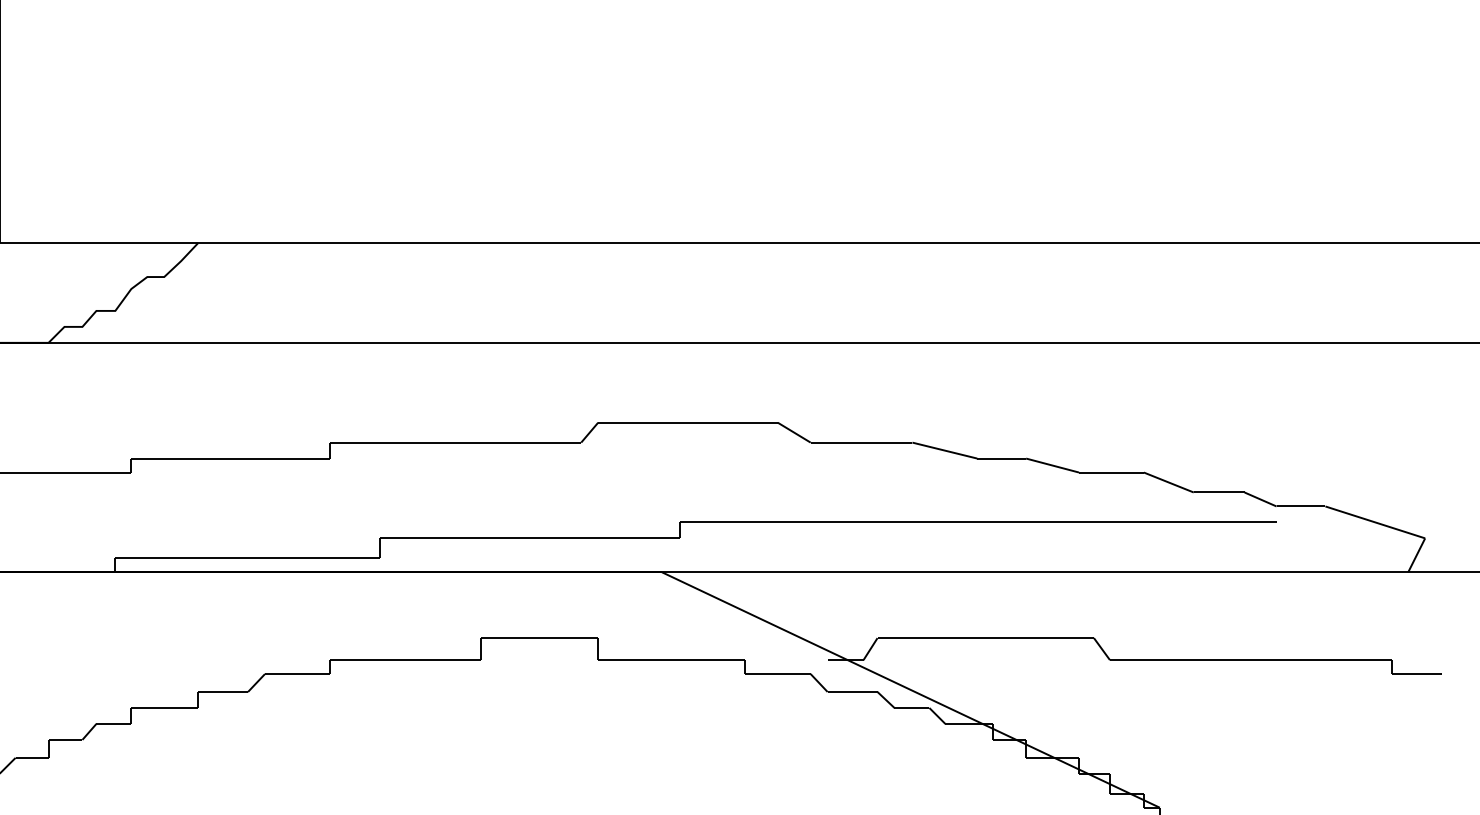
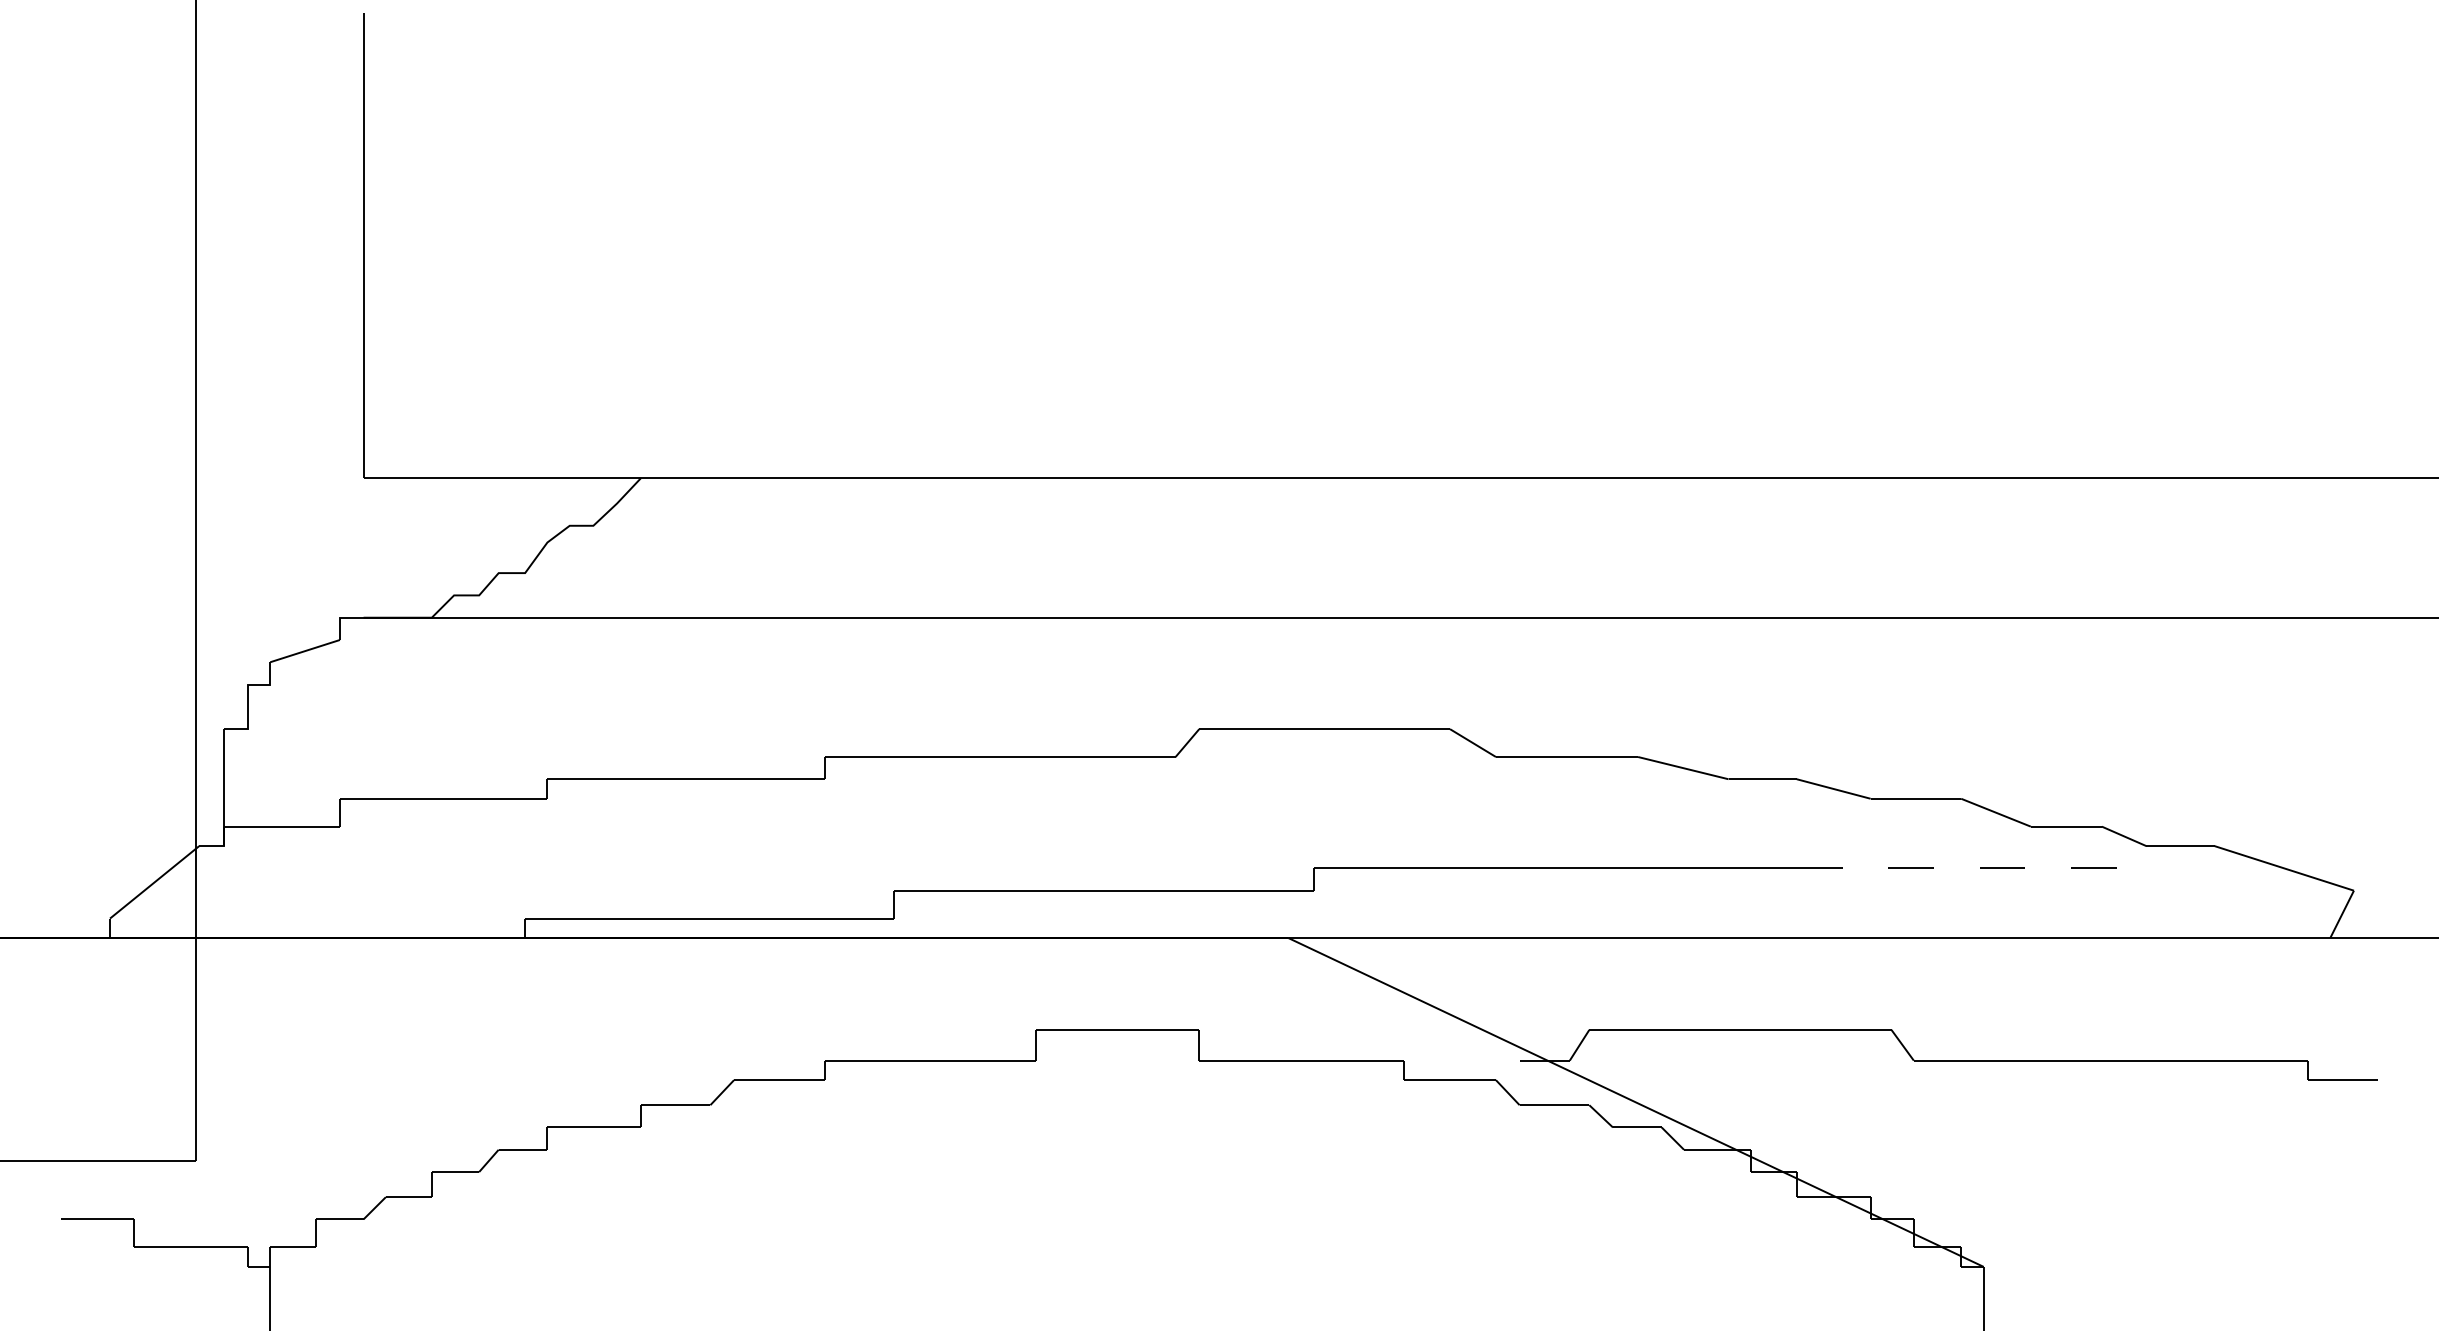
line: (1151, 522) -> (1971, 868), solid -> dashed

